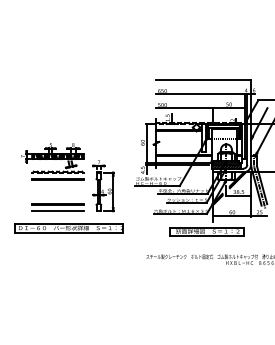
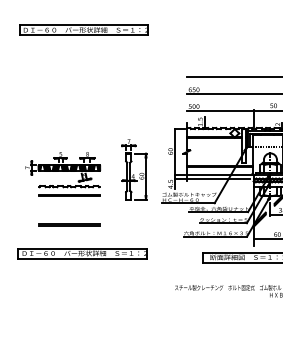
part: (69, 41) -> (83, 30), added
part: (103, 186) -> (134, 170), moved
line: (57, 211) -> (68, 233), removed

